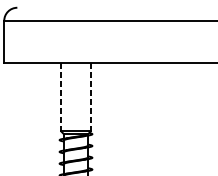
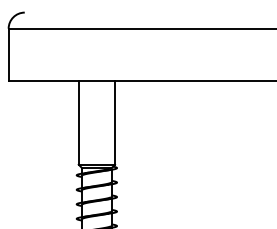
line: (61, 97) -> (78, 122), dashed -> solid
line: (91, 97) -> (115, 122), dashed -> solid

